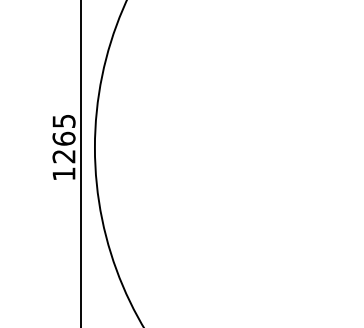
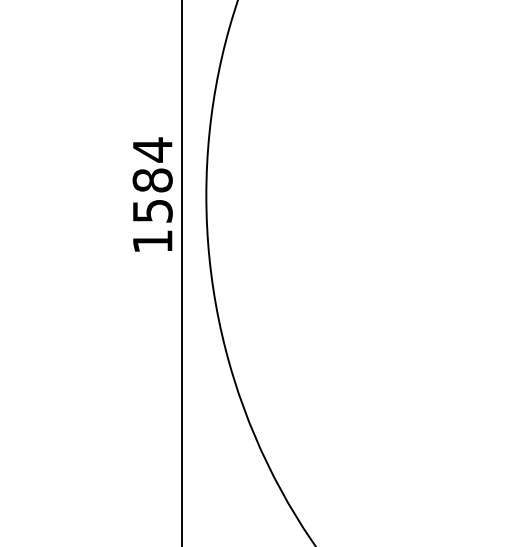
text: (63, 138) -> (151, 179), 1265 -> 1584

